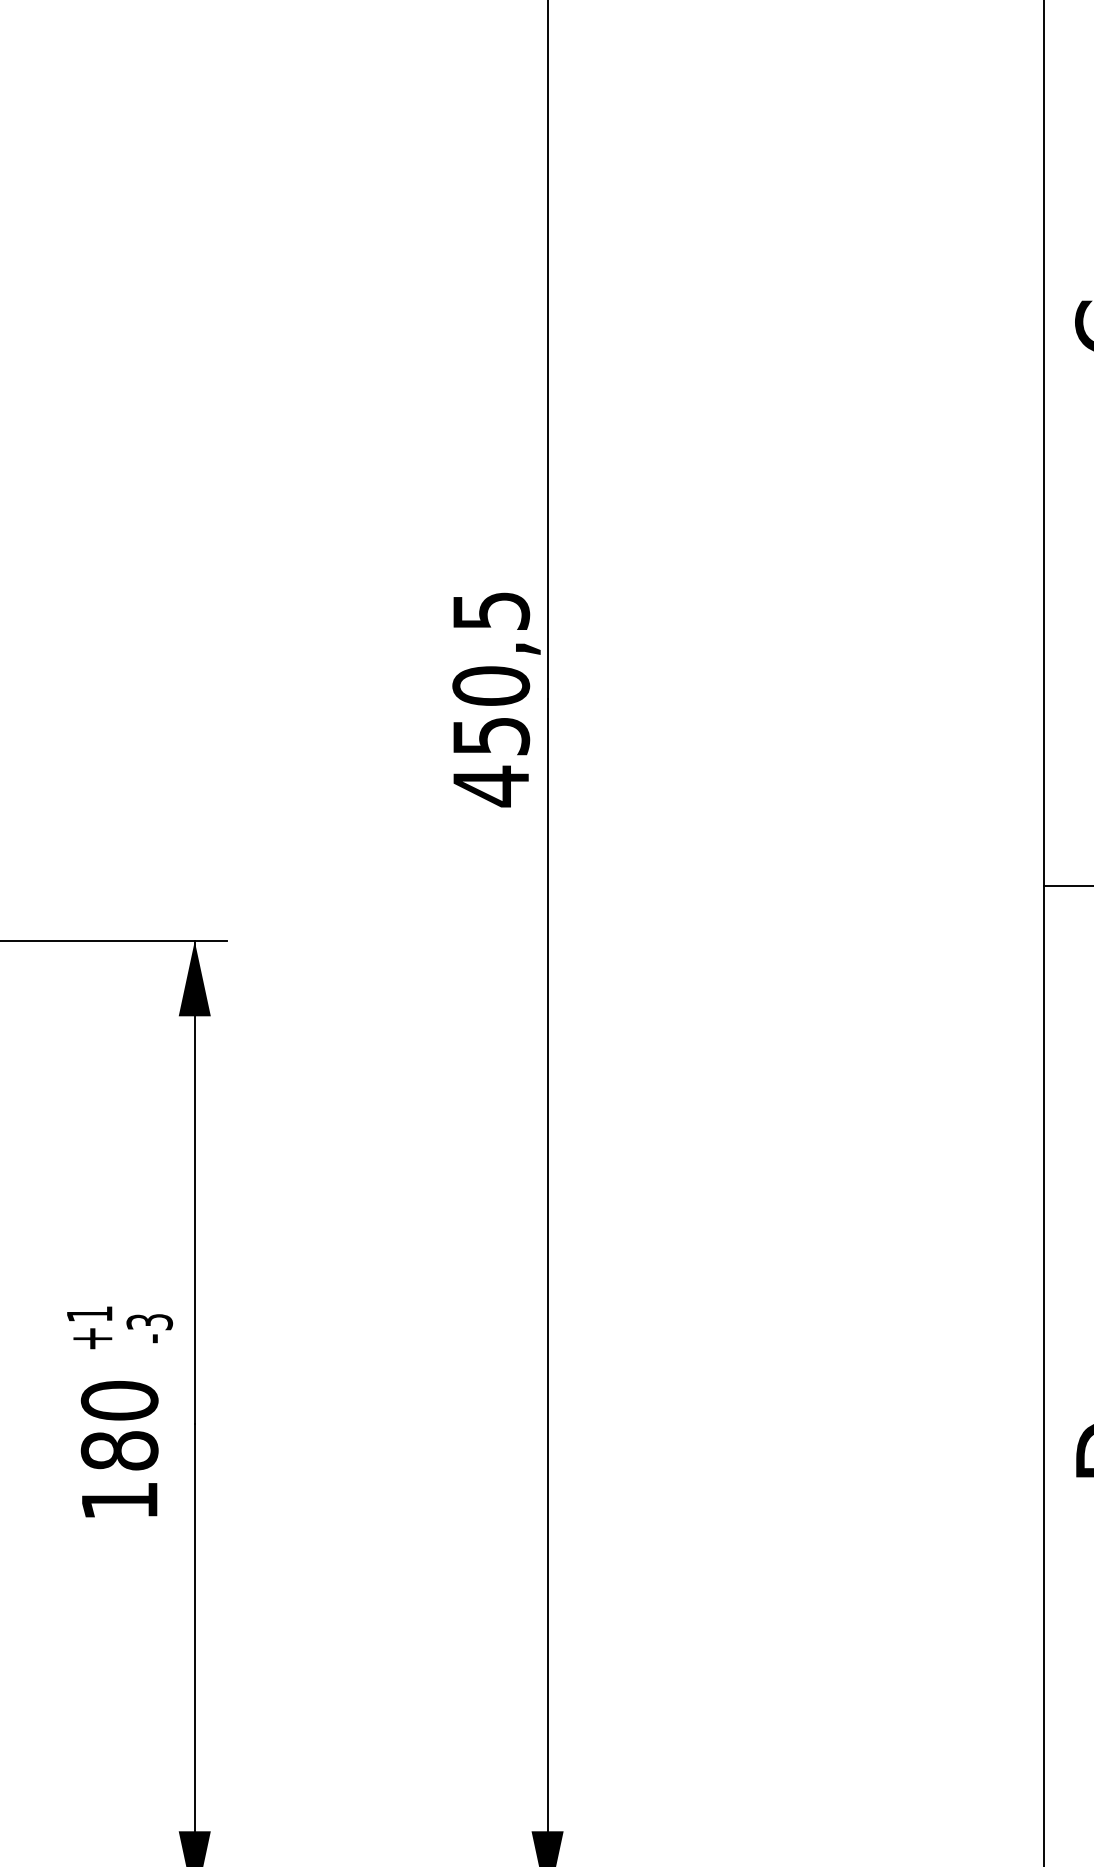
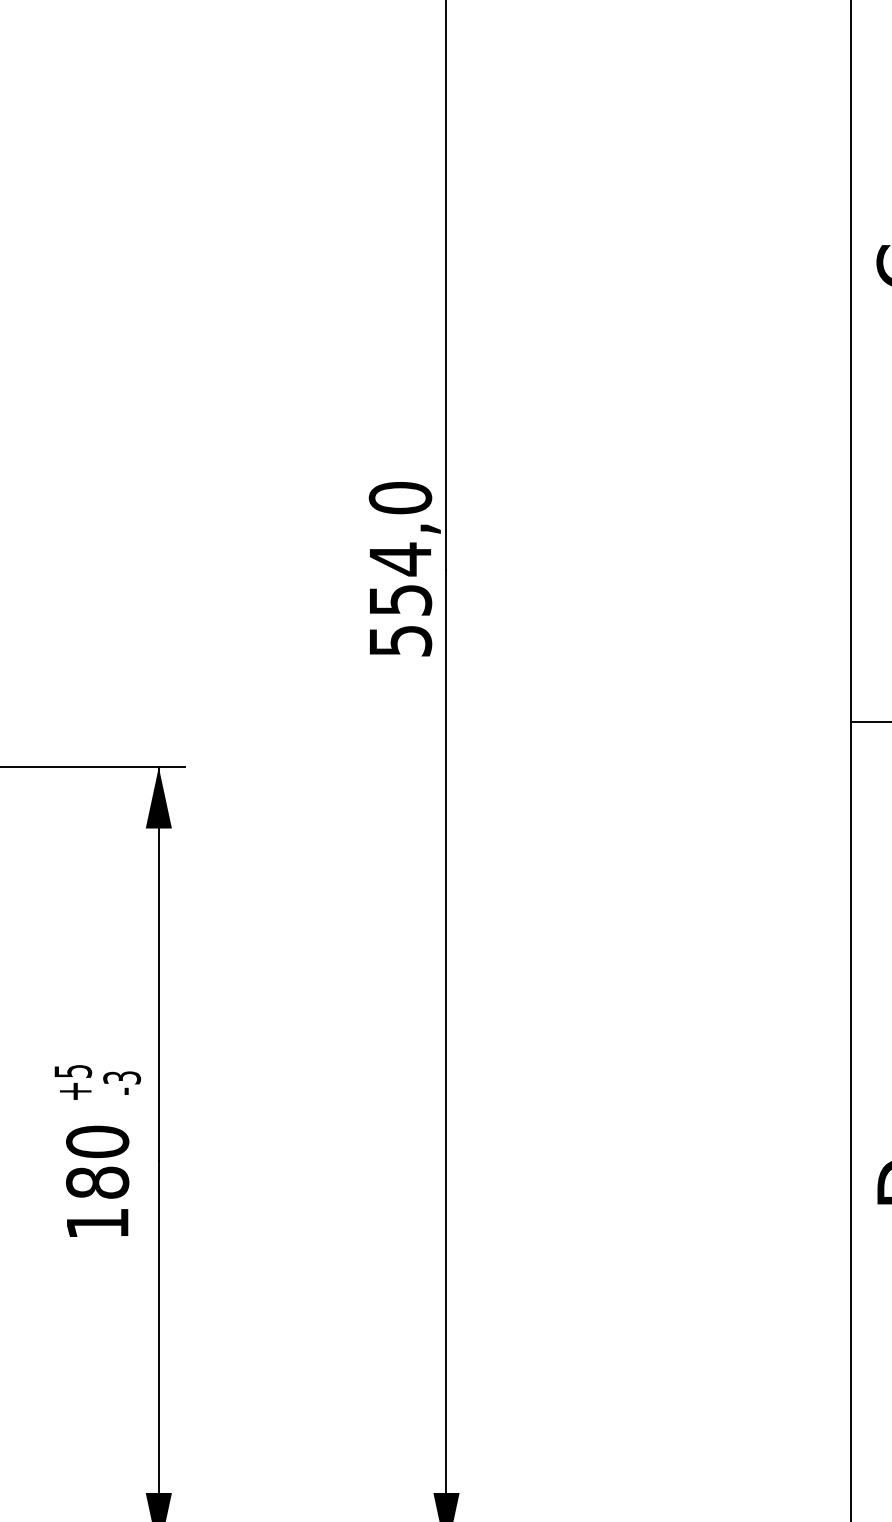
text: (491, 699) -> (400, 570), 450,5 -> 554,0
text: (89, 1314) -> (73, 1071), +1 -> +5

